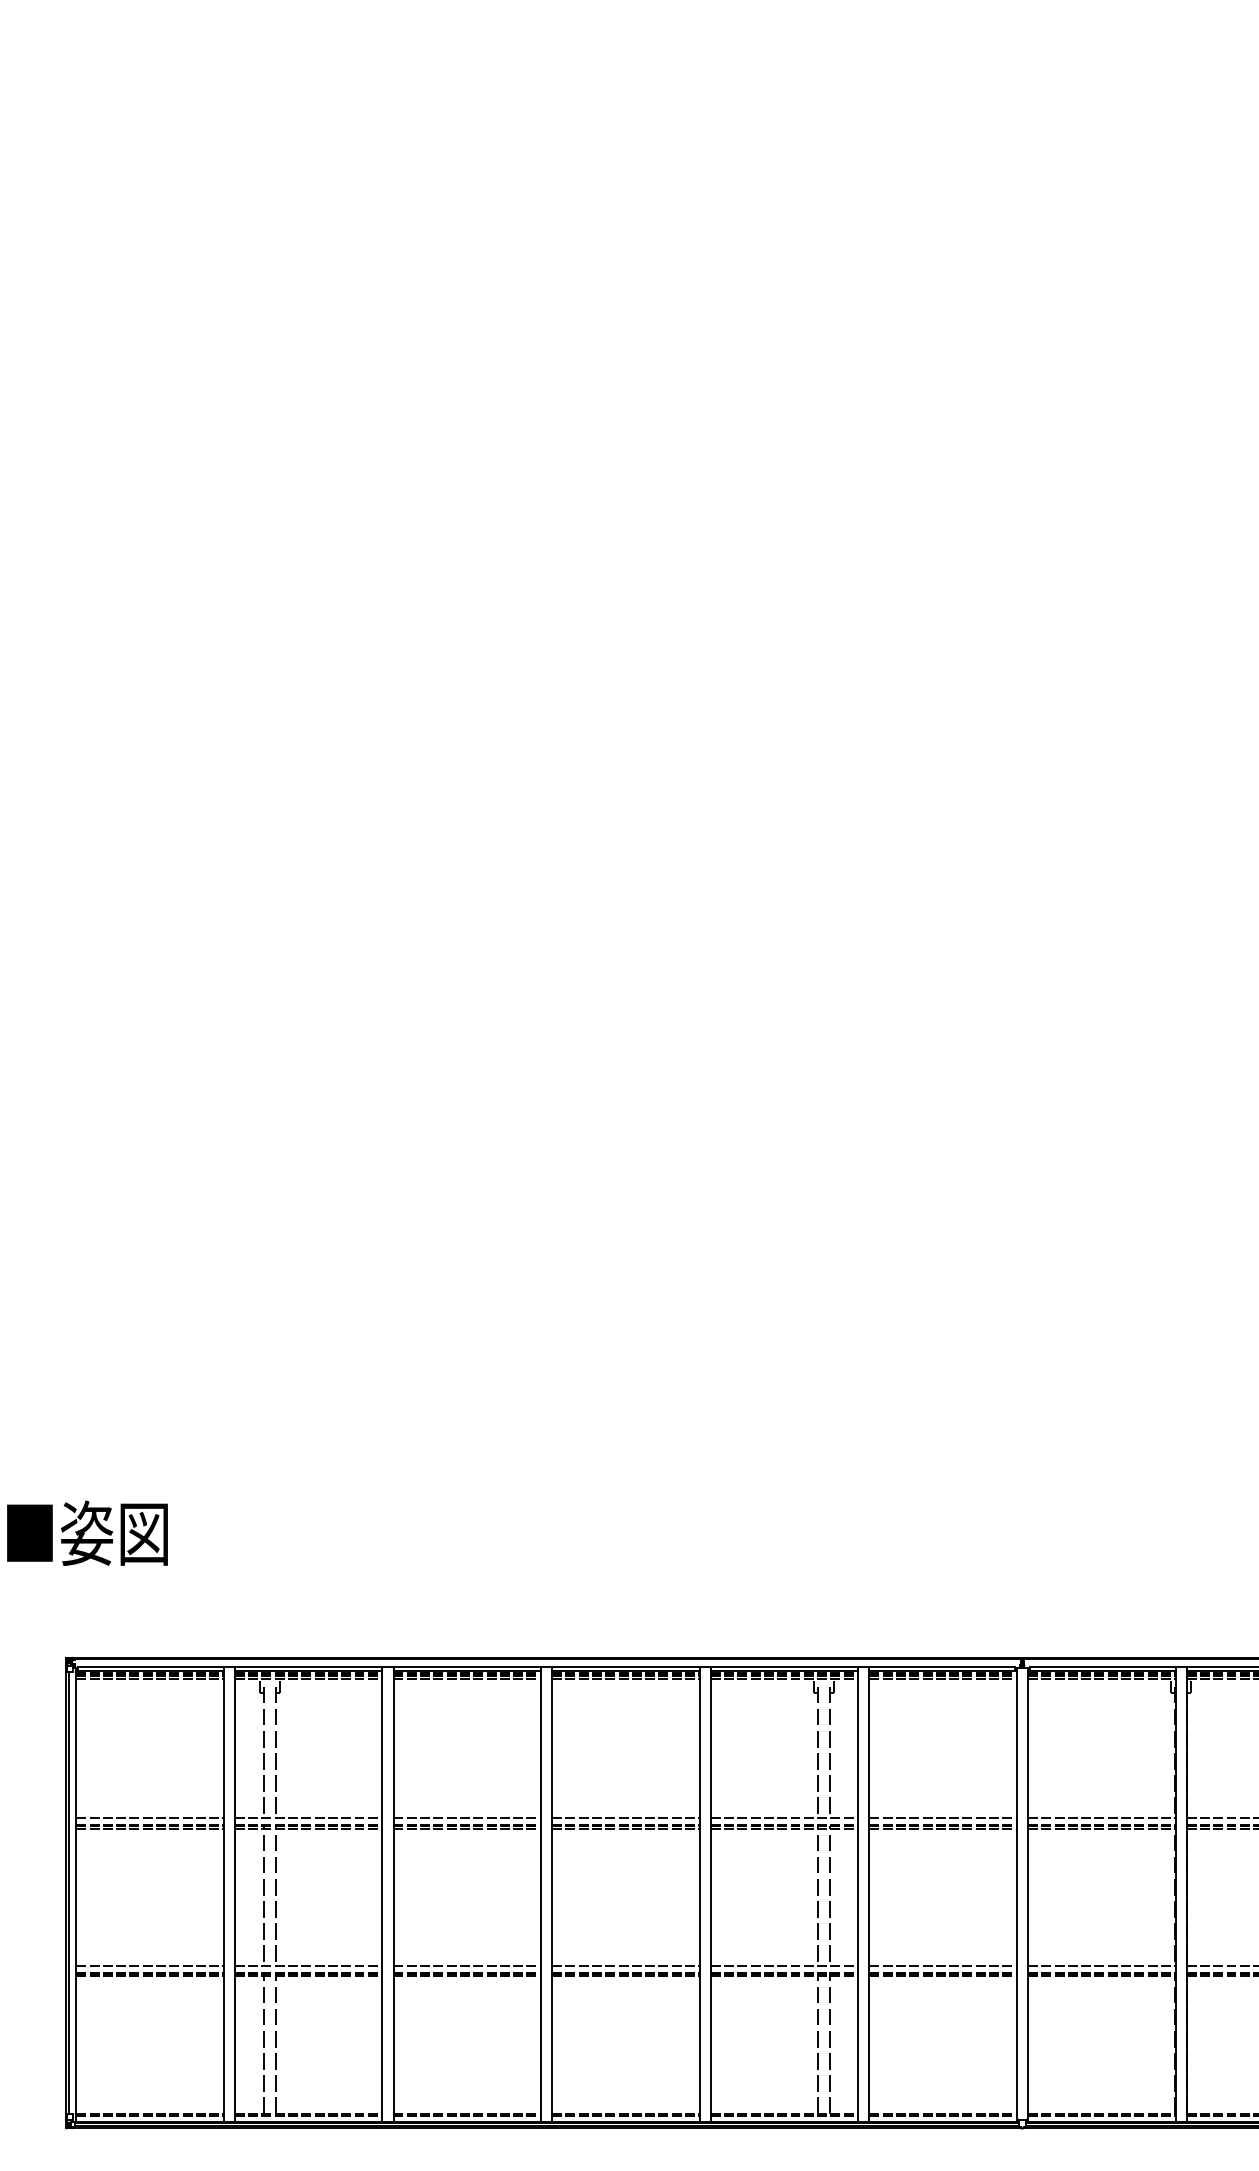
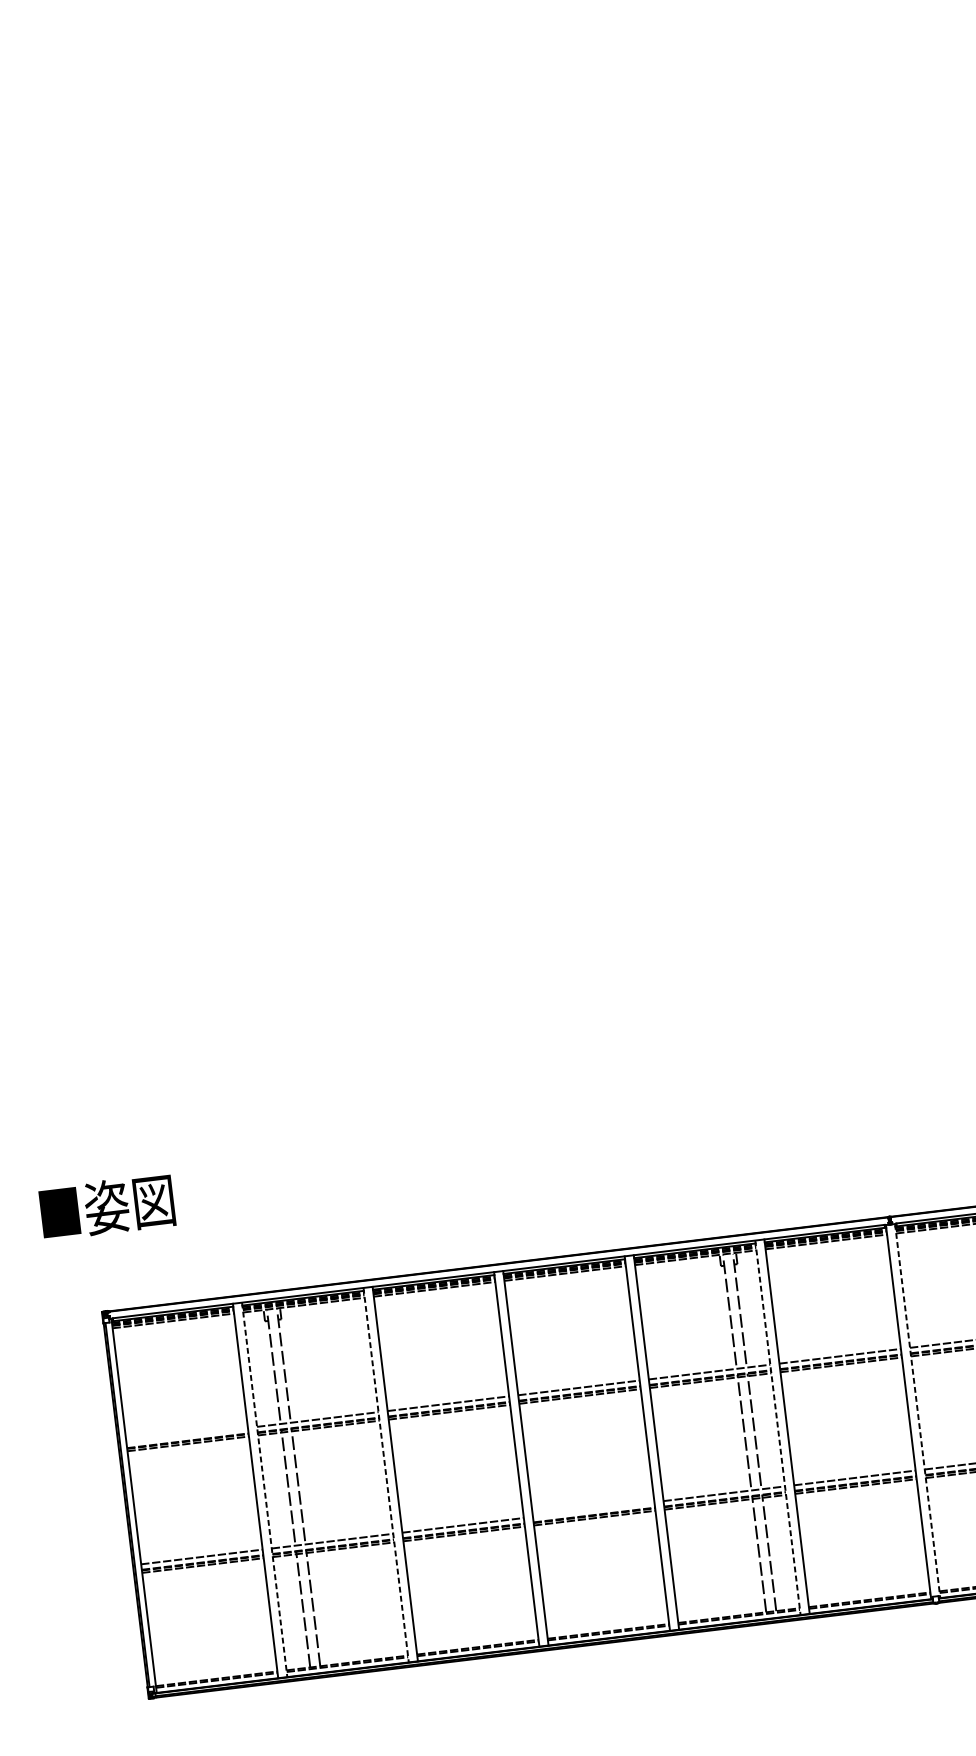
line: (149, 1818) -> (186, 1435), removed
line: (234, 1895) -> (264, 1490), solid -> dashed
line: (382, 1895) -> (386, 1475), solid -> dashed
line: (858, 1895) -> (778, 1428), solid -> dashed
line: (1028, 1895) -> (918, 1411), solid -> dashed
line: (625, 1965) -> (593, 1509), removed

